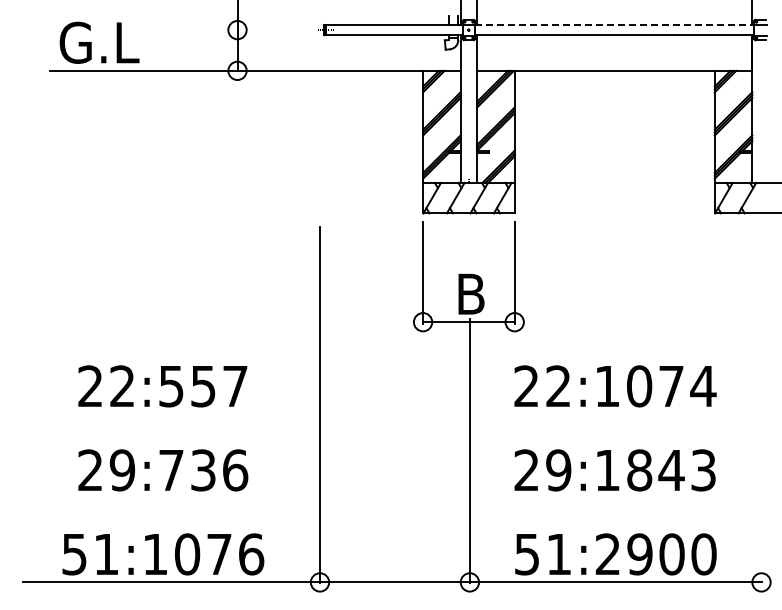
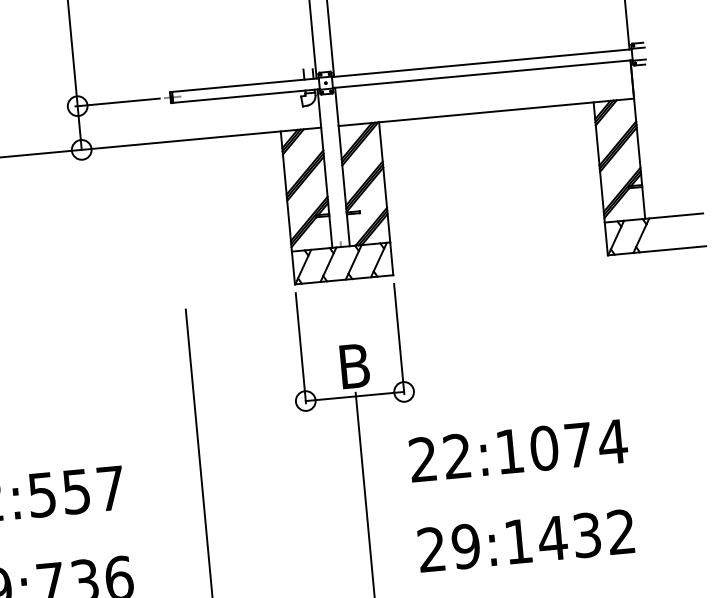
line: (614, 25) -> (481, 63), dashed -> solid
line: (274, 30) -> (117, 102), added
text: (670, 470) -> (585, 535), 29:1843 -> 29:1432

